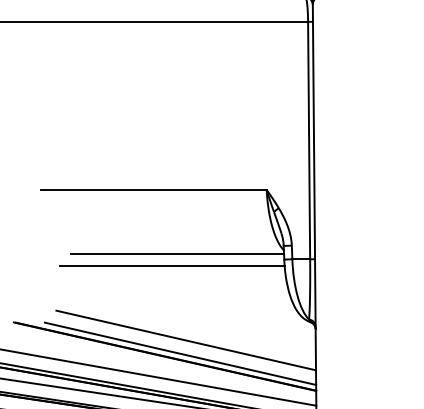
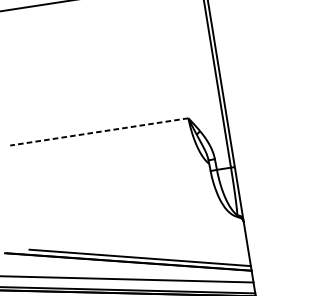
line: (153, 189) -> (99, 131), solid -> dashed
line: (177, 253) -> (125, 179), removed
line: (172, 265) -> (123, 189), removed
line: (186, 340) -> (143, 246), removed

